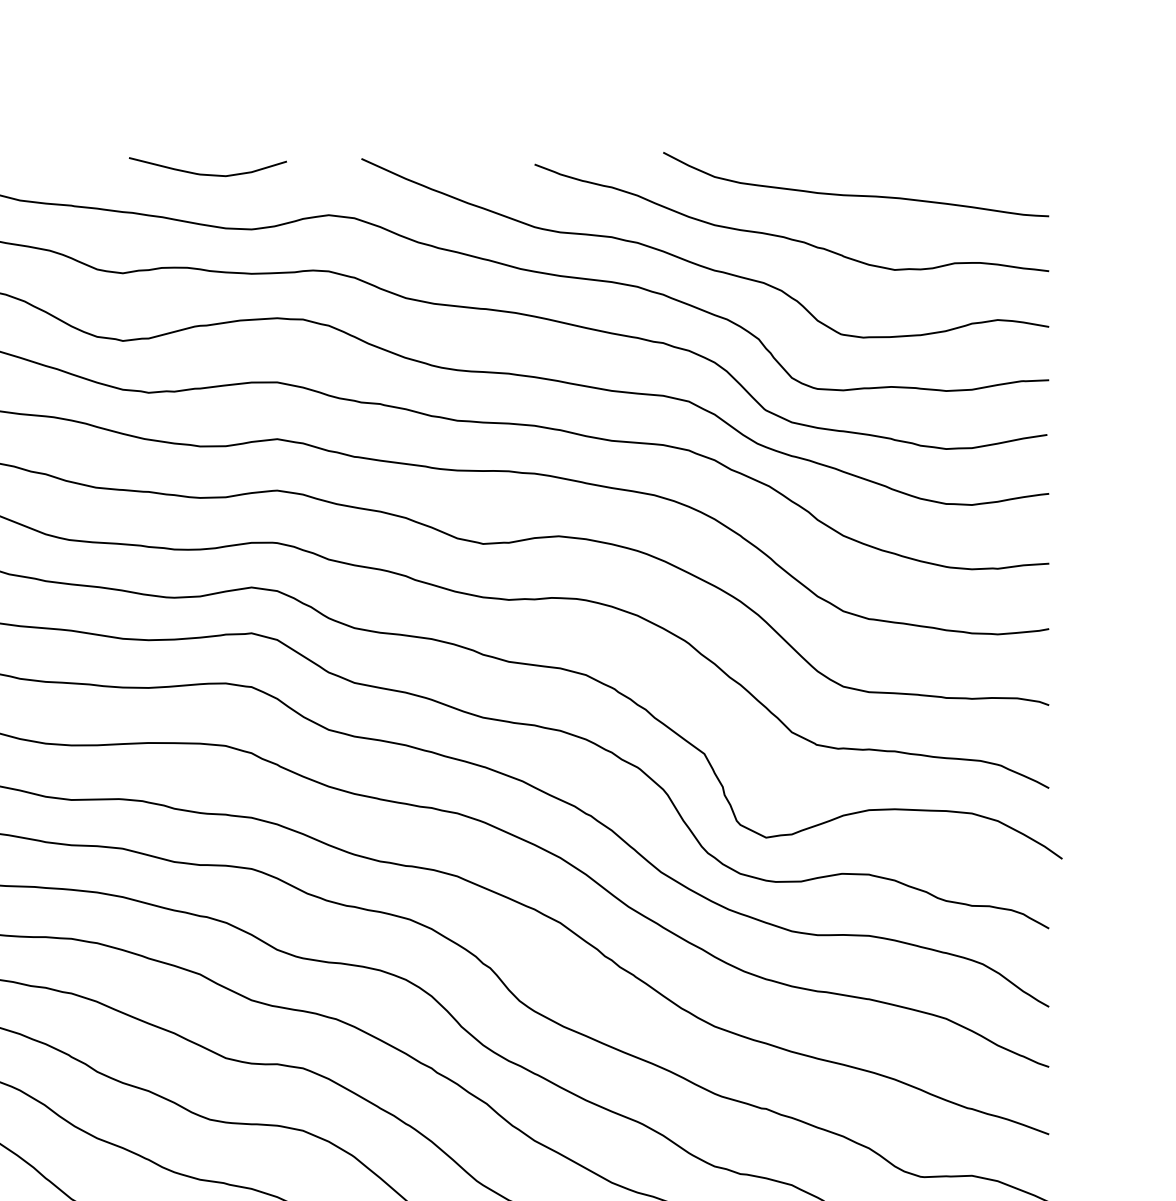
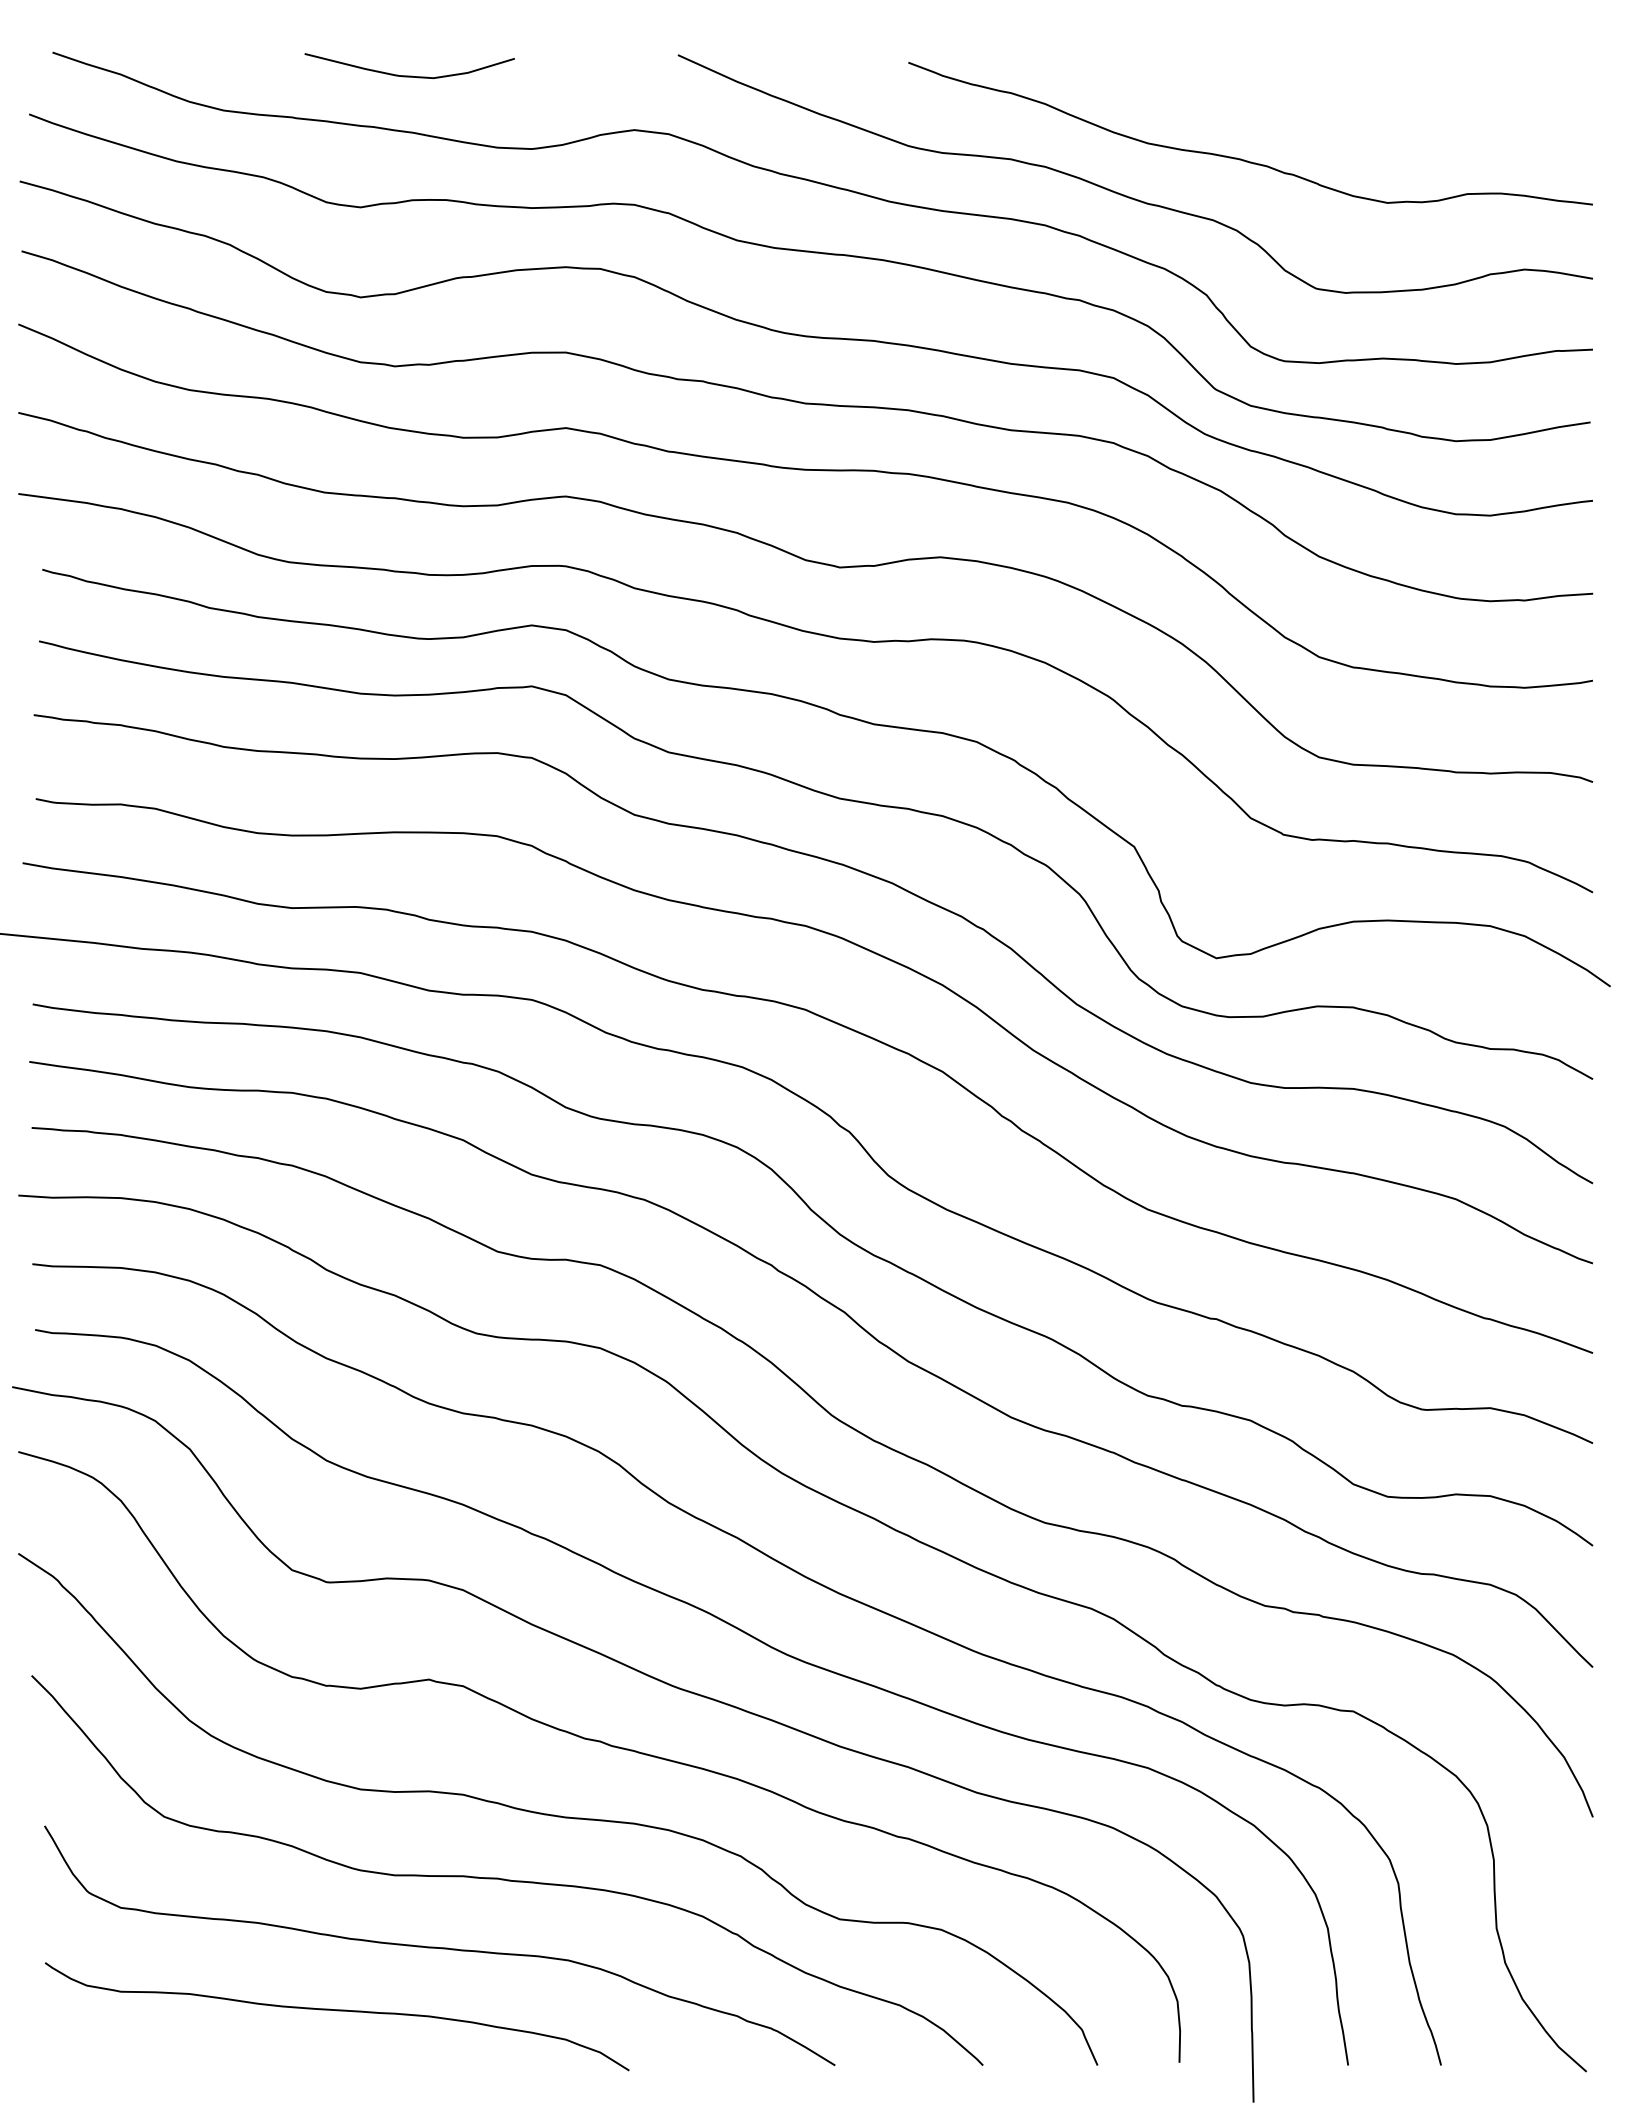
curve: (207, 174) -> (409, 75), moved
curve: (855, 195) -> (1335, 103), removed

